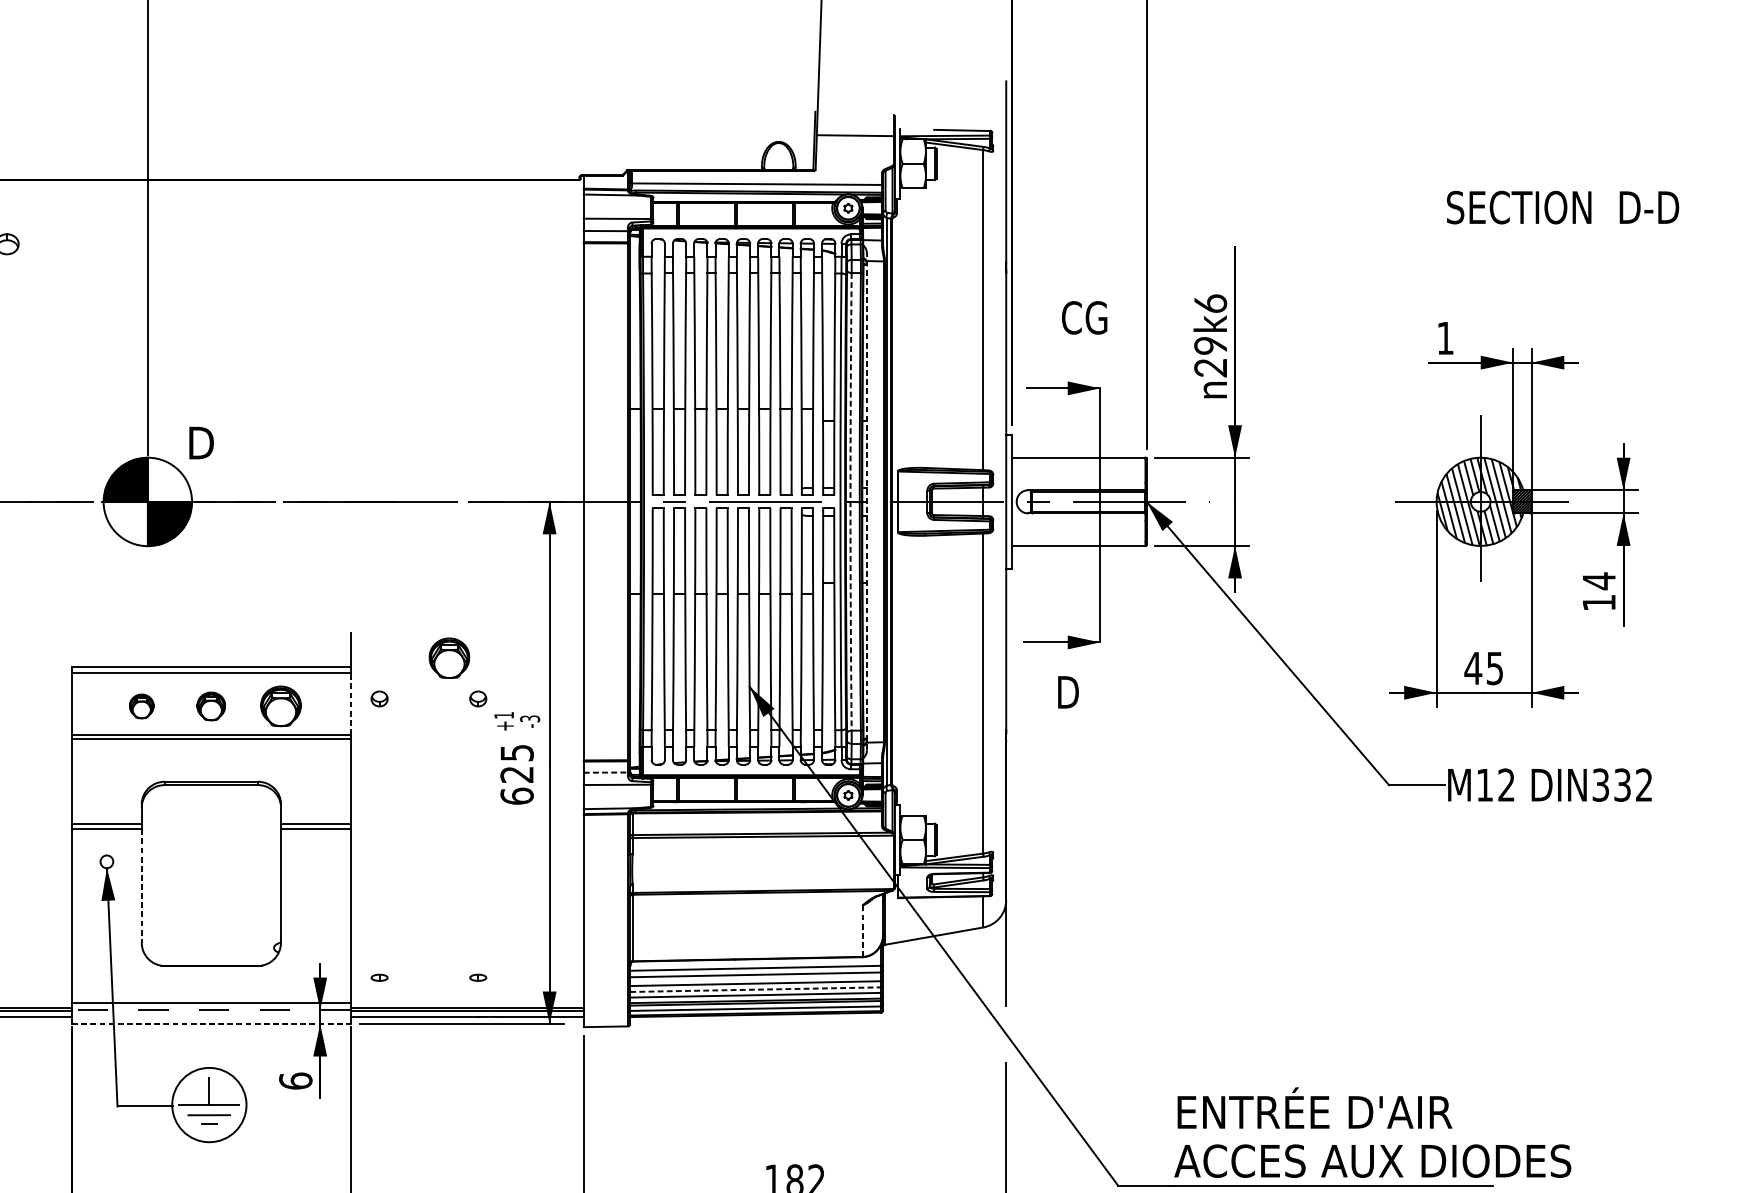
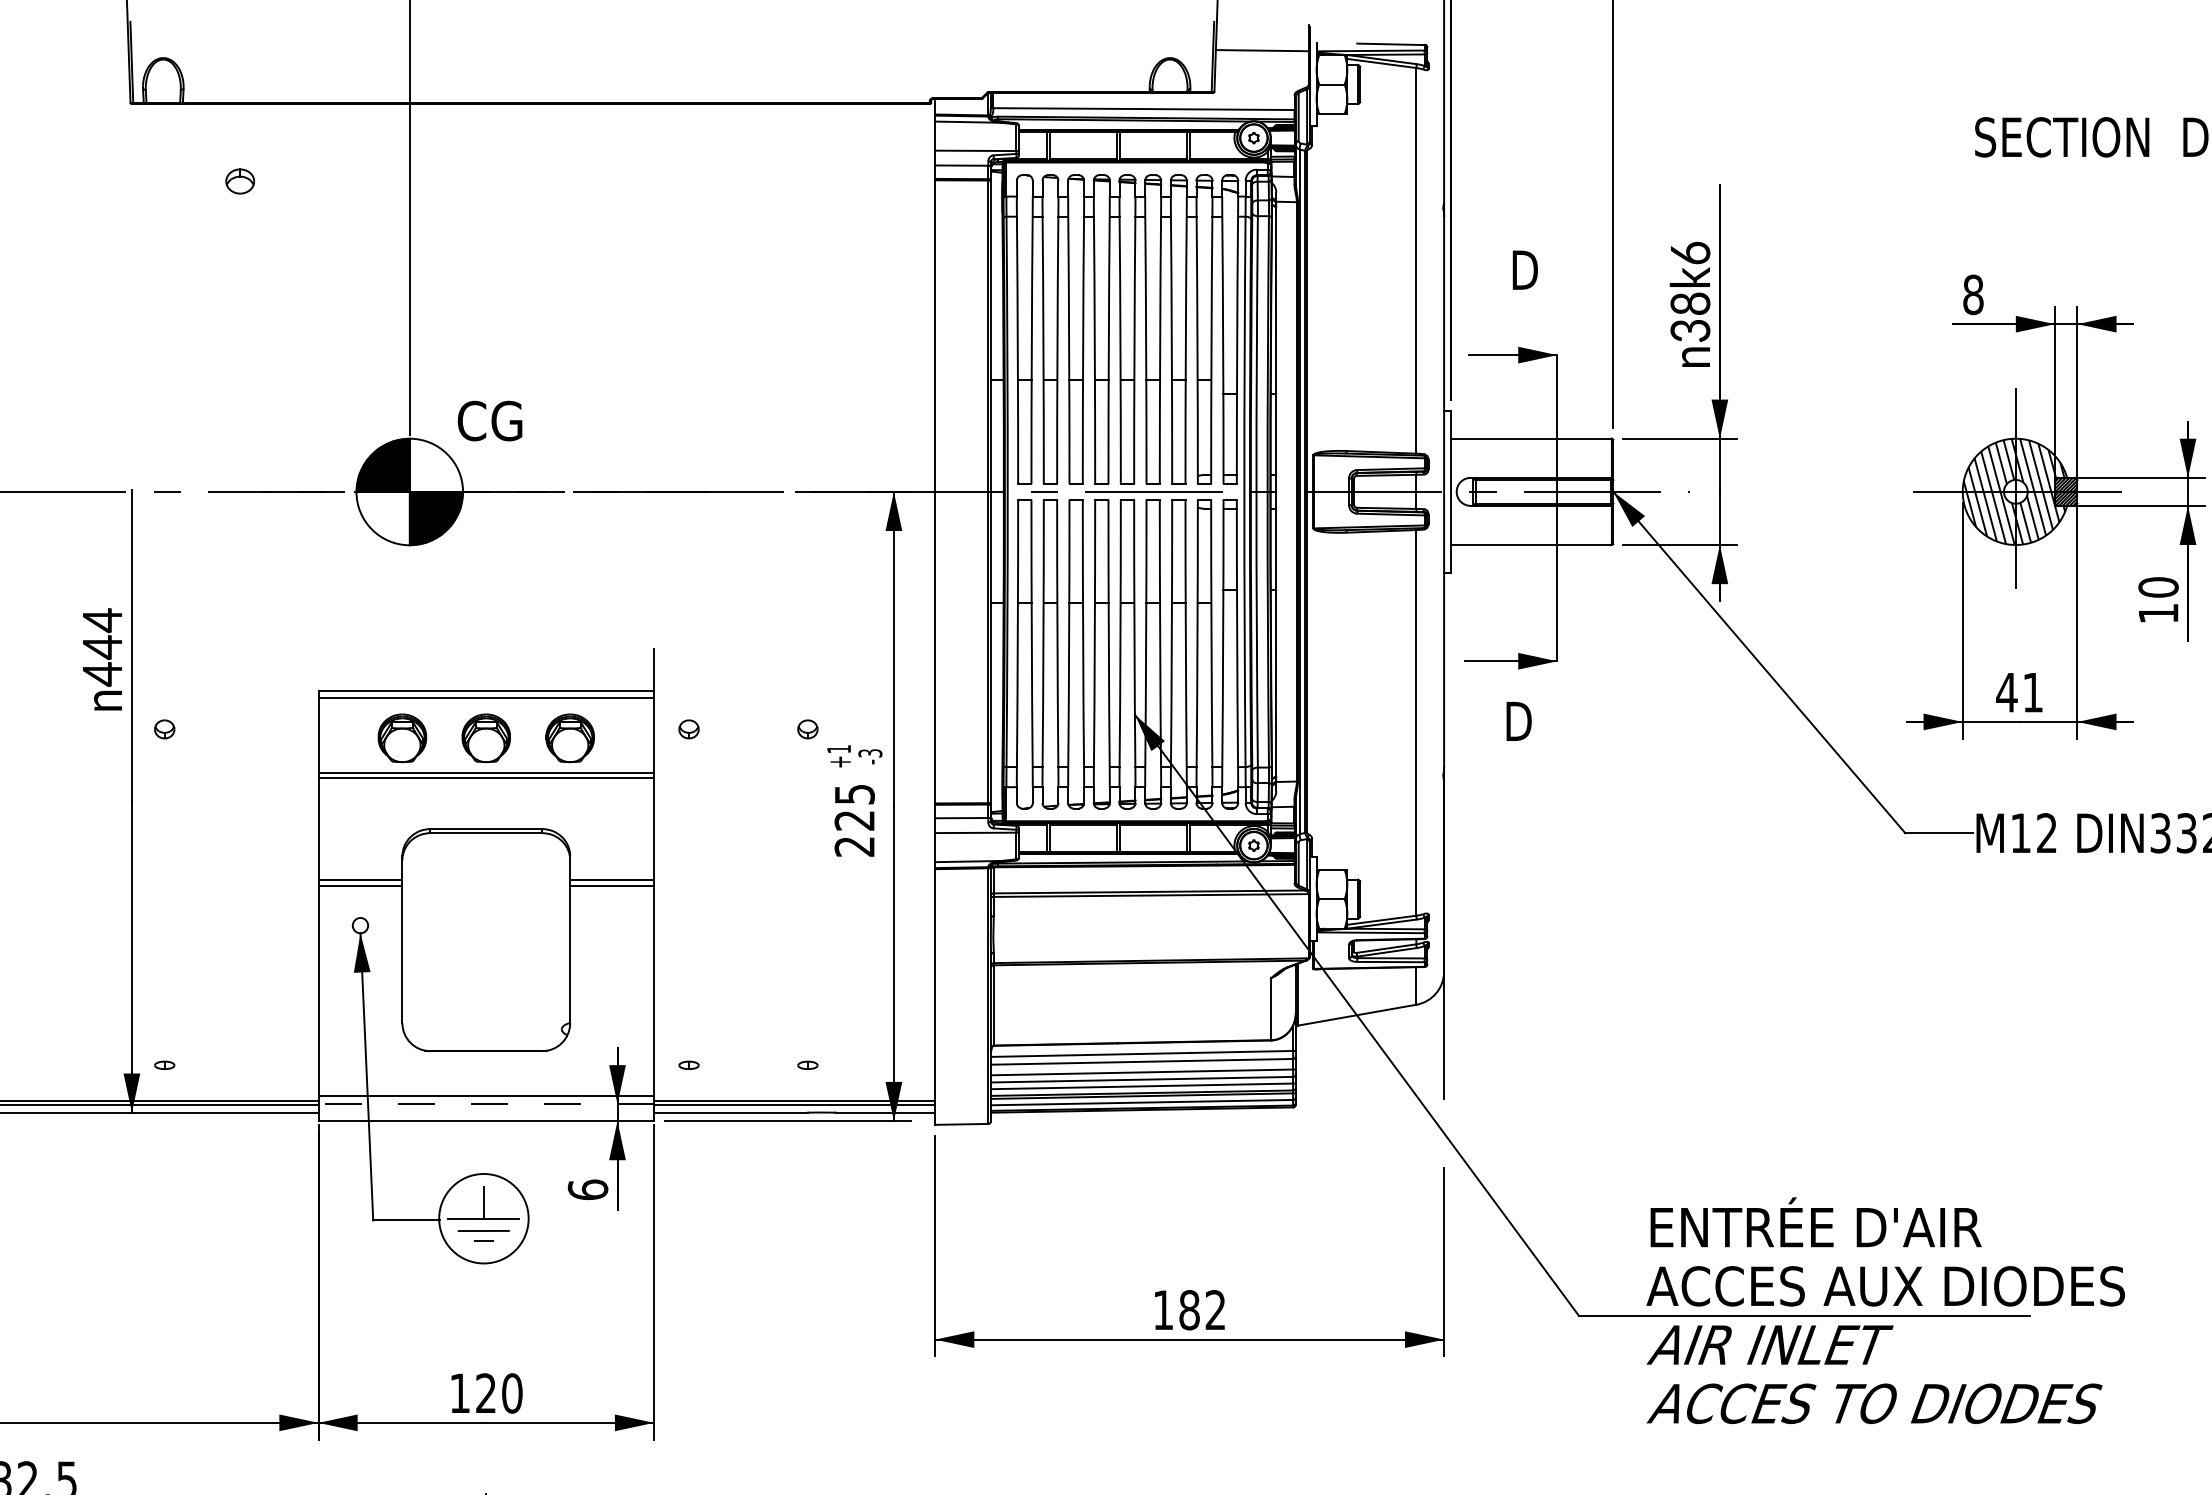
text: (1084, 318) -> (1538, 270), CG -> D
text: (1445, 338) -> (1973, 294), 1 -> 8
text: (1210, 357) -> (1690, 317), 29k6 -> 38k6
text: (214, 442) -> (489, 420), D -> CG
arc: (850, 501) -> (1256, 491), dashed -> solid
line: (867, 501) -> (1276, 491), dashed -> solid
text: (1599, 581) -> (2158, 587), 14 -> 10
part: (448, 658) -> (772, 680), removed
text: (1494, 668) -> (2032, 692), 45 -> 41
line: (350, 703) -> (654, 734), dashed -> solid
part: (141, 706) -> (402, 738), size x1.67
part: (210, 706) -> (485, 738), size x1.43
line: (605, 772) -> (961, 818), dashed -> solid
text: (516, 796) -> (854, 846), 625 -> 225
line: (141, 886) -> (402, 955), dashed -> solid
line: (862, 931) -> (1271, 1009), dashed -> solid
line: (755, 989) -> (1142, 1079), dashed -> solid
line: (211, 1024) -> (486, 1121), dashed -> solid

